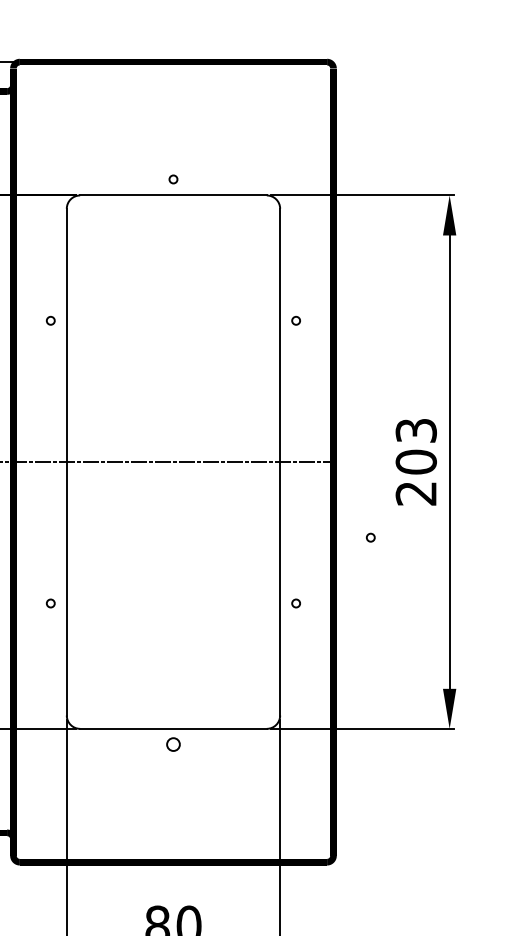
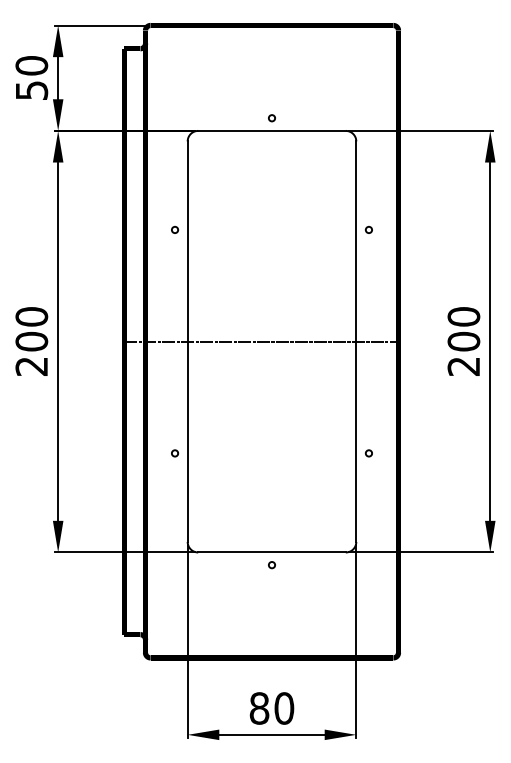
text: (415, 430) -> (463, 316), 203 -> 200
circle: (370, 537) -> (427, 401), removed
circle: (172, 745) -> (271, 565), size x0.62

